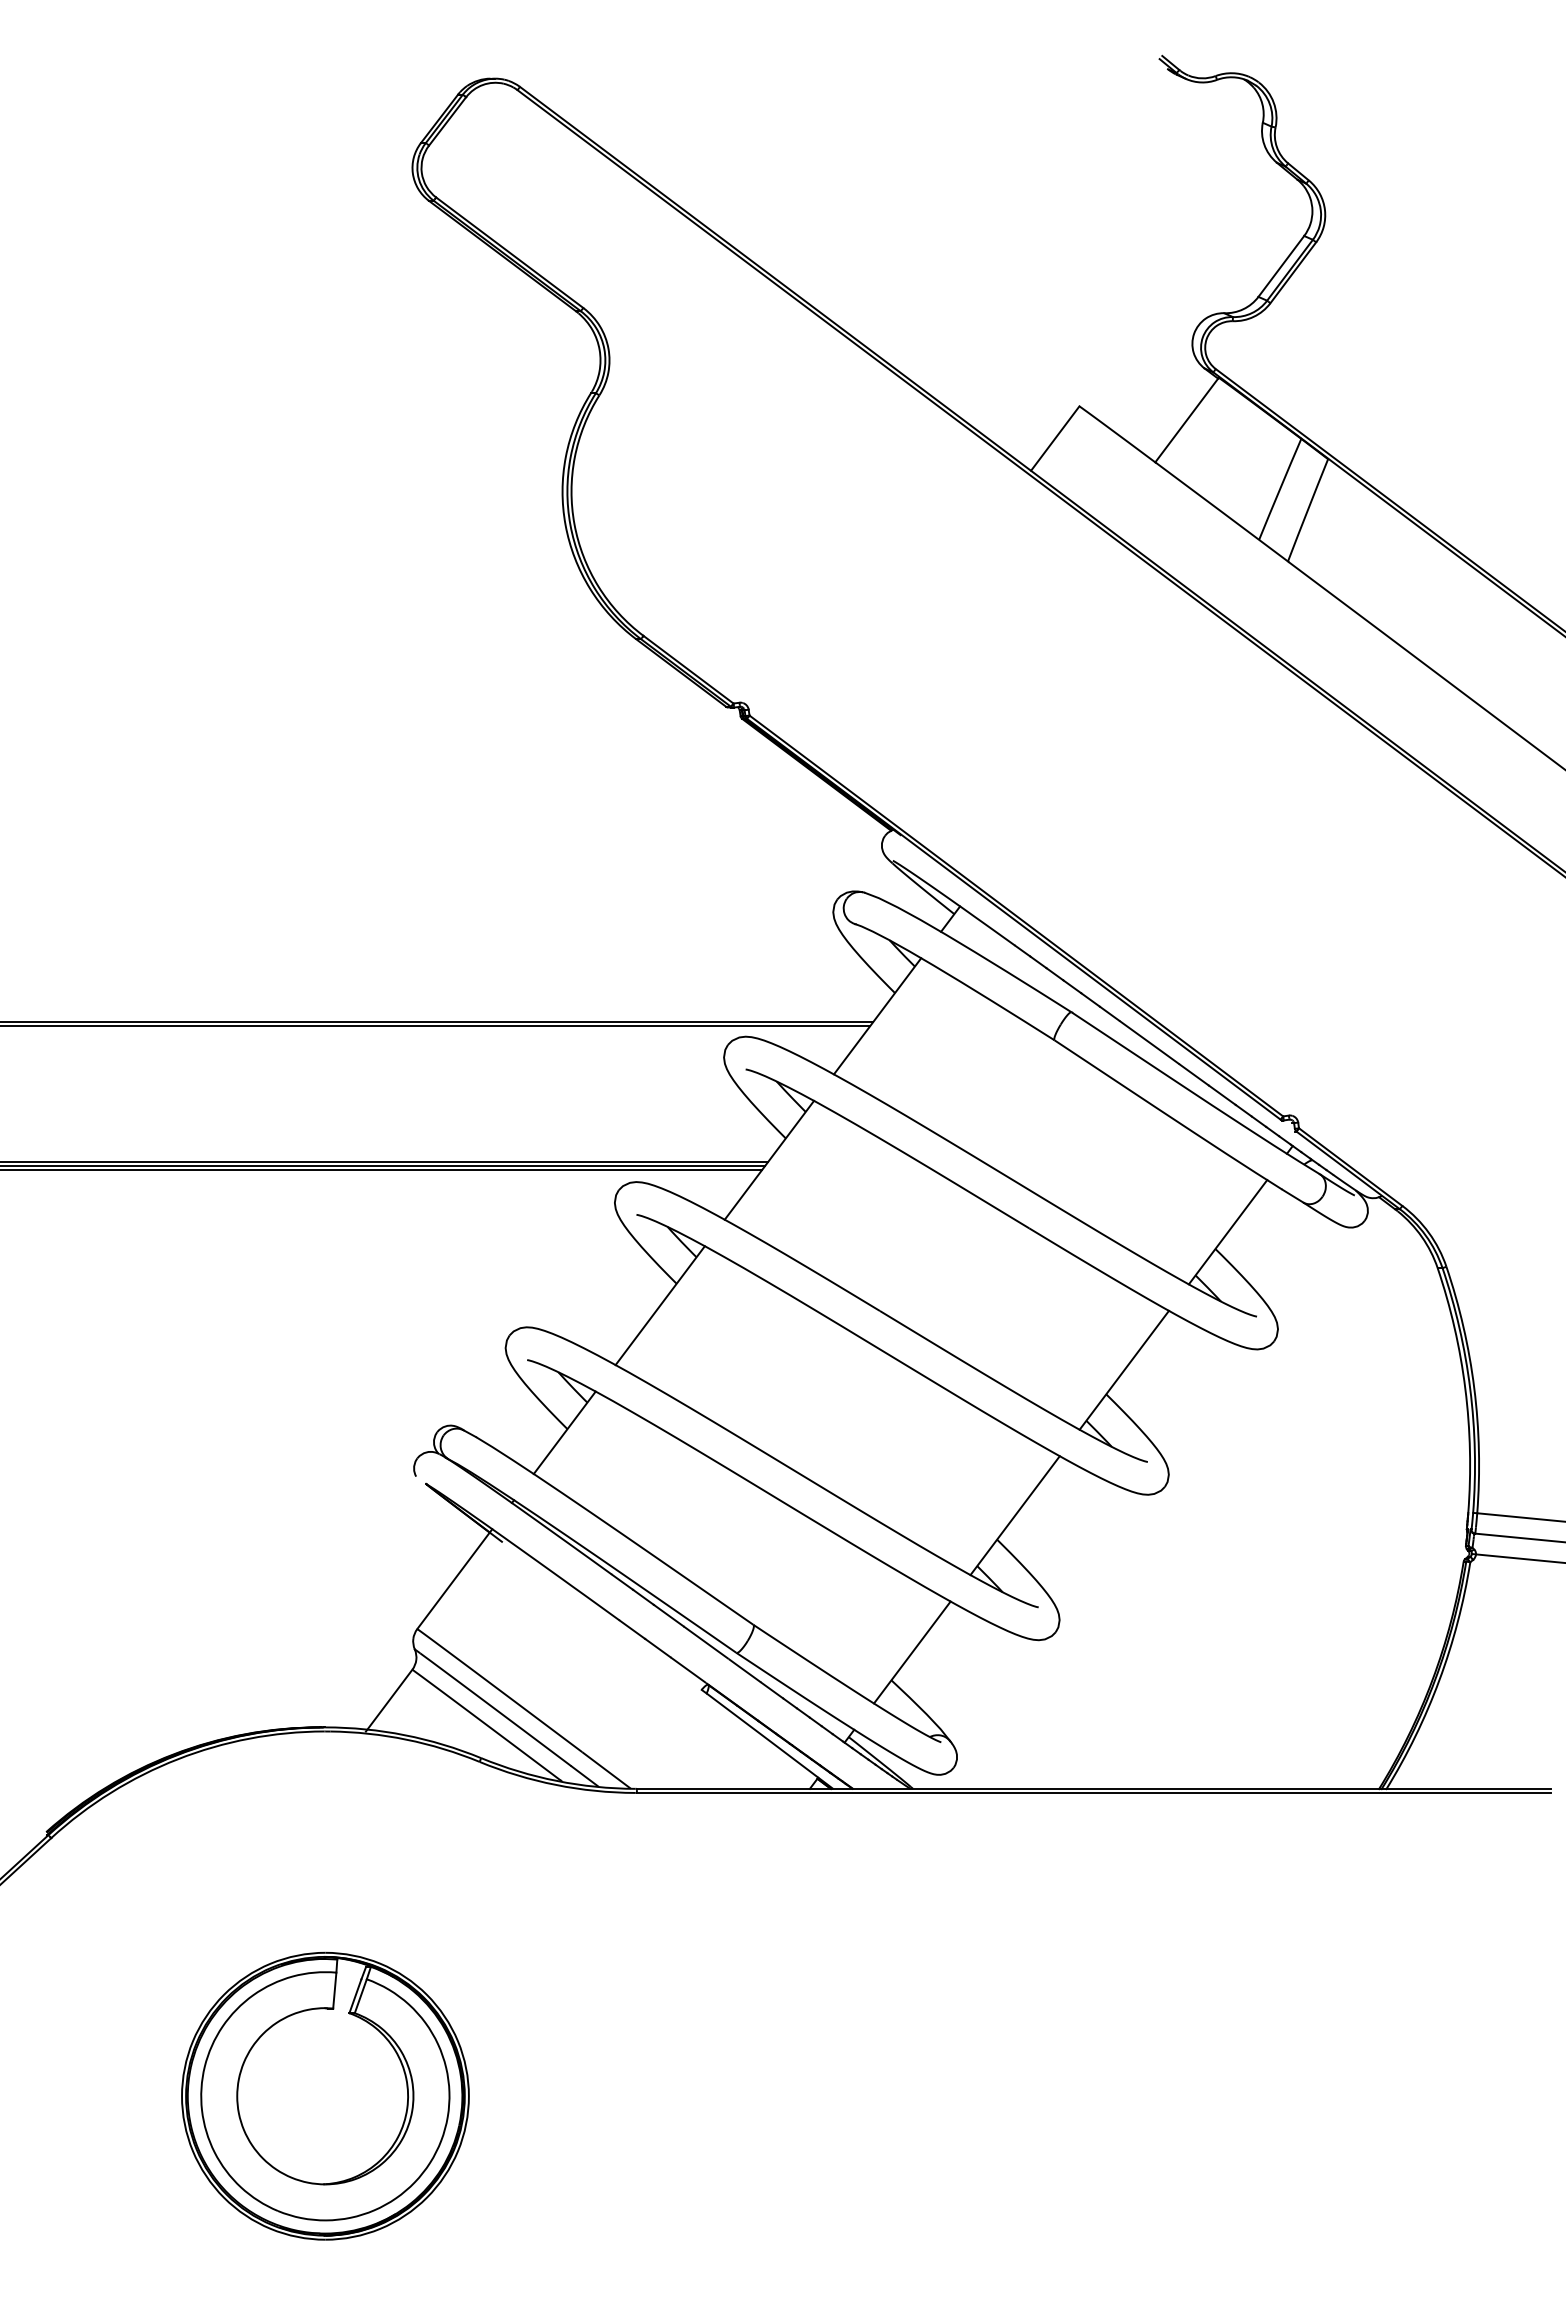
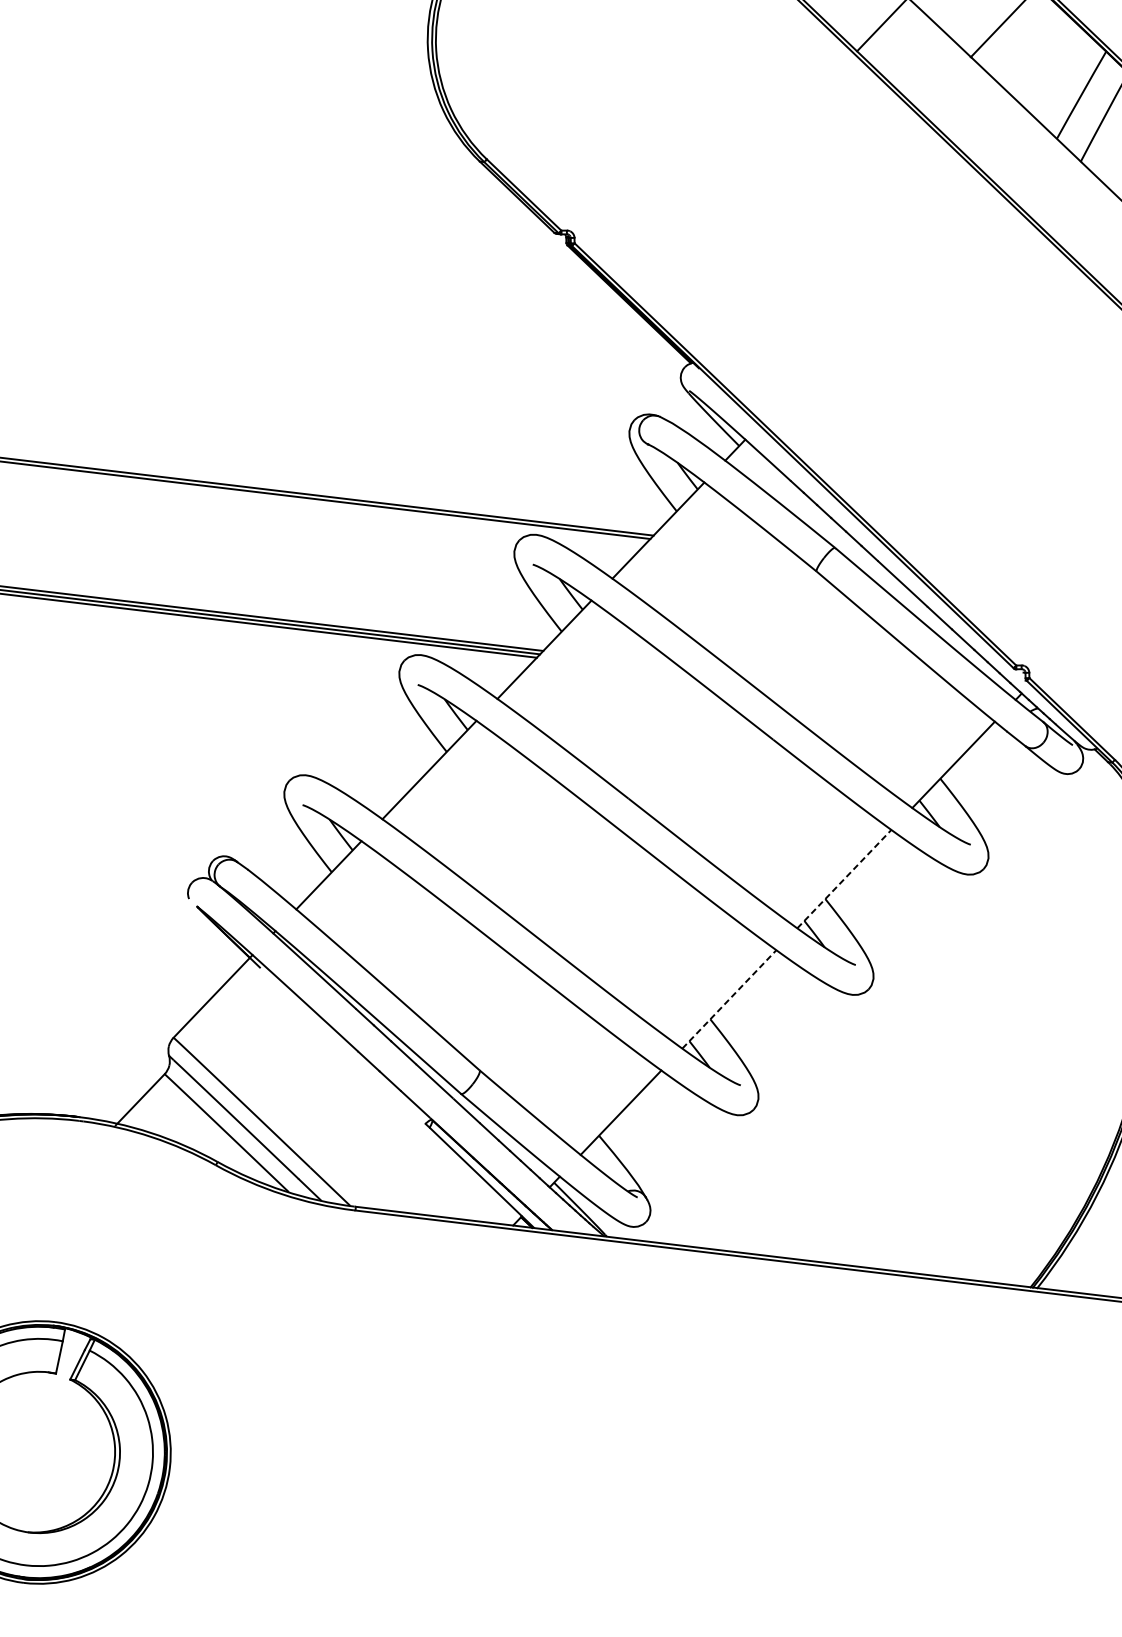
line: (1124, 1369) -> (844, 878), solid -> dashed
line: (1015, 1515) -> (729, 999), solid -> dashed

